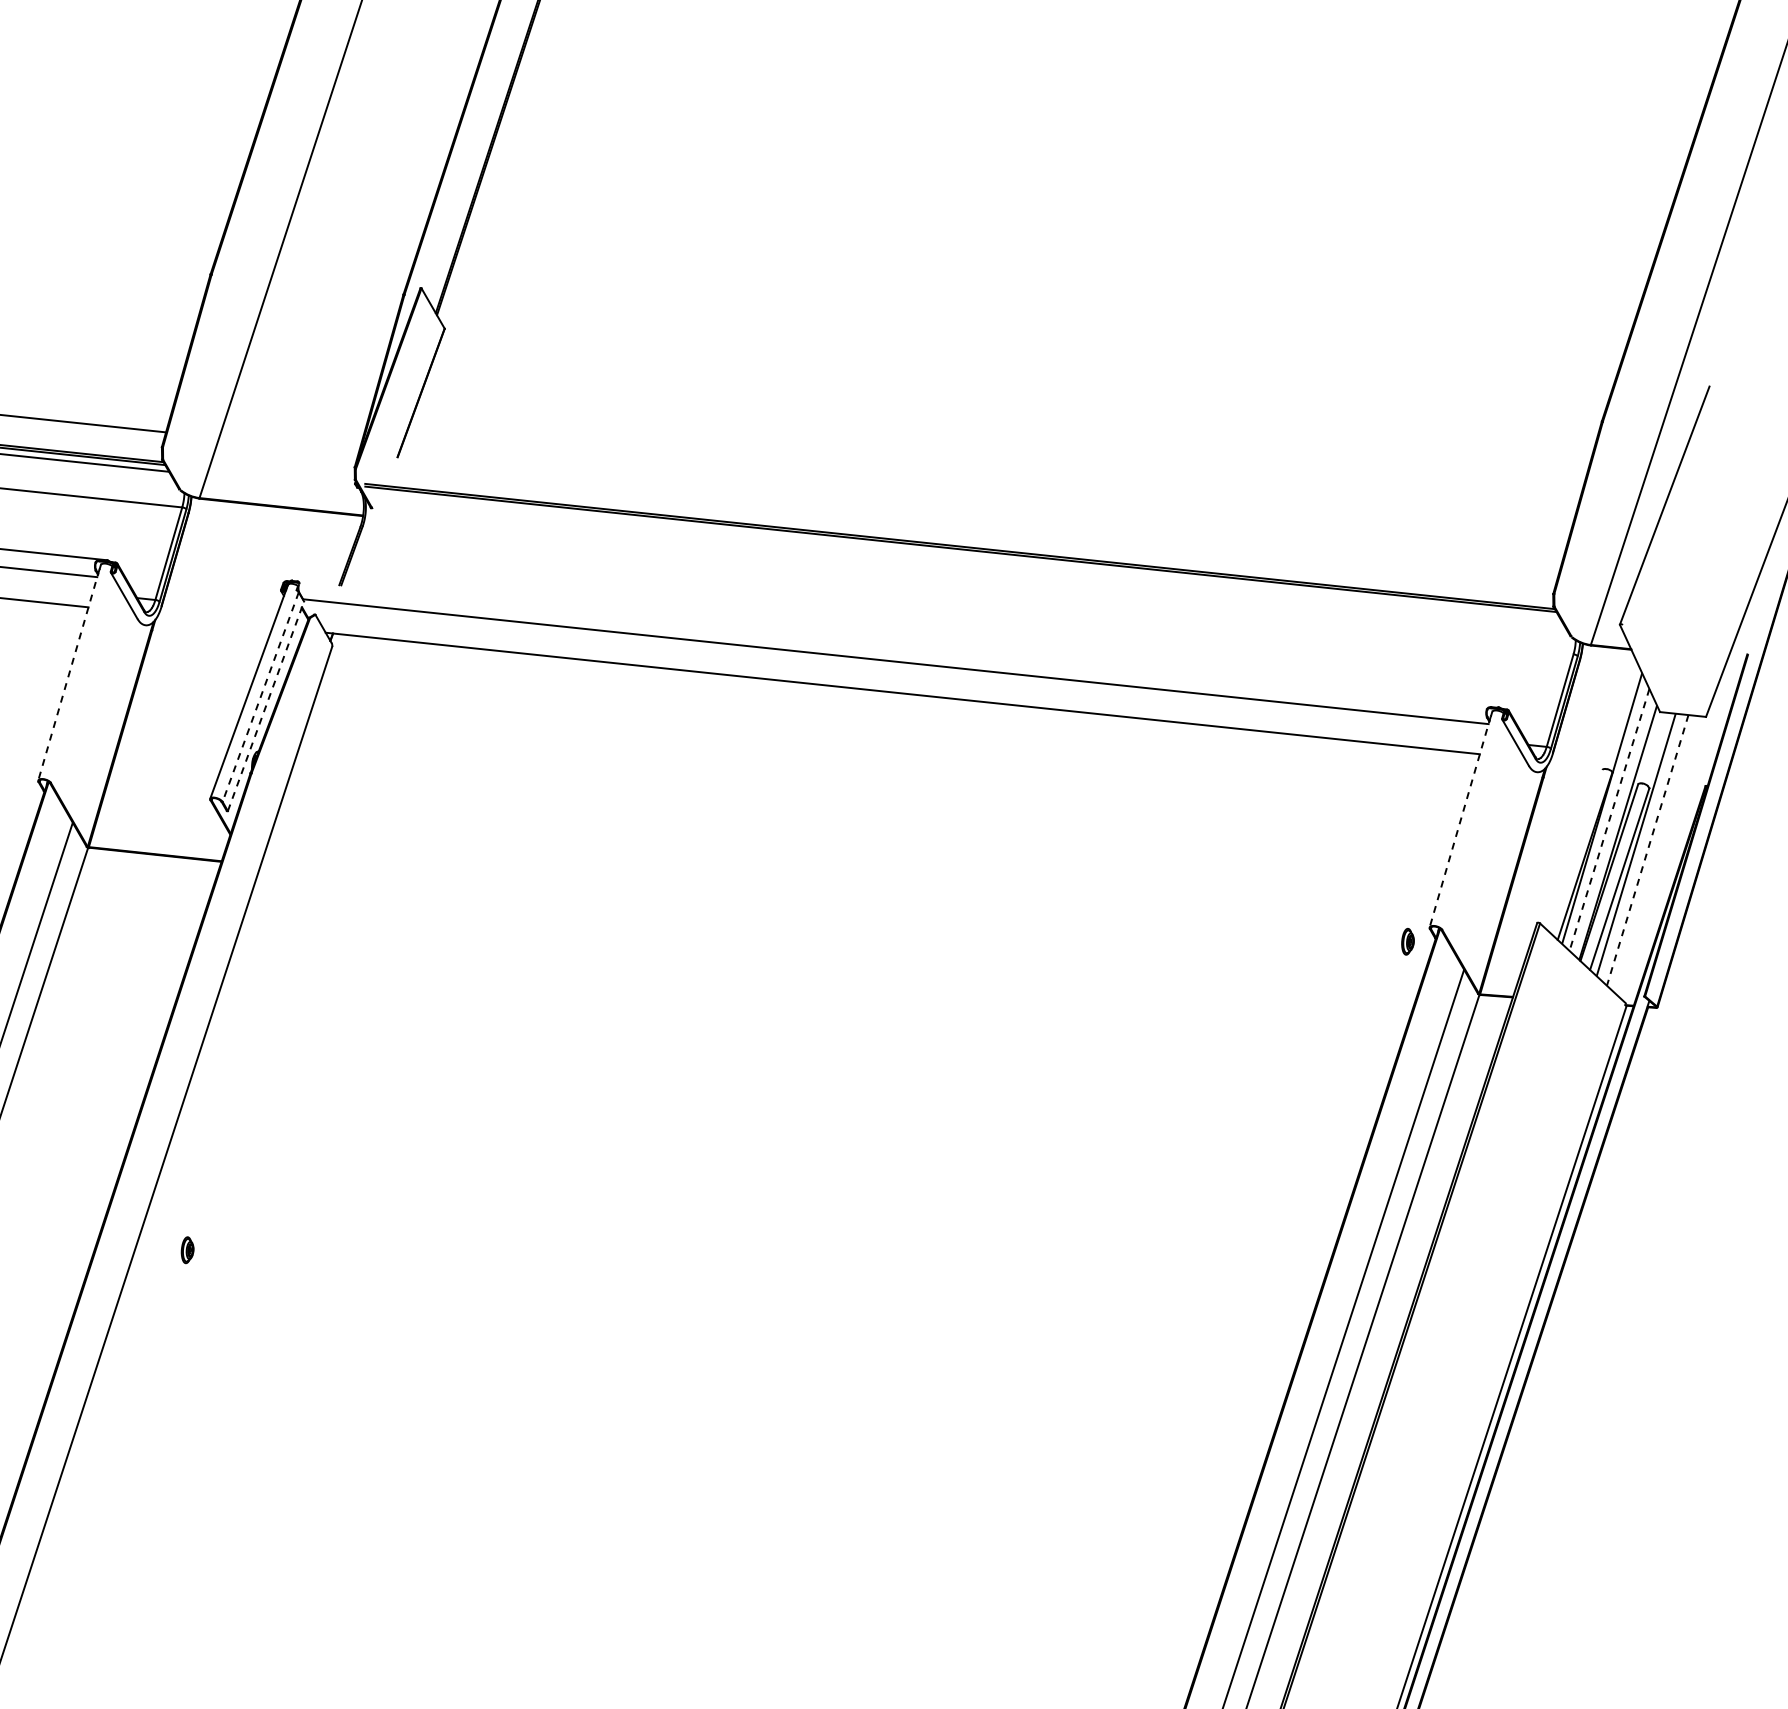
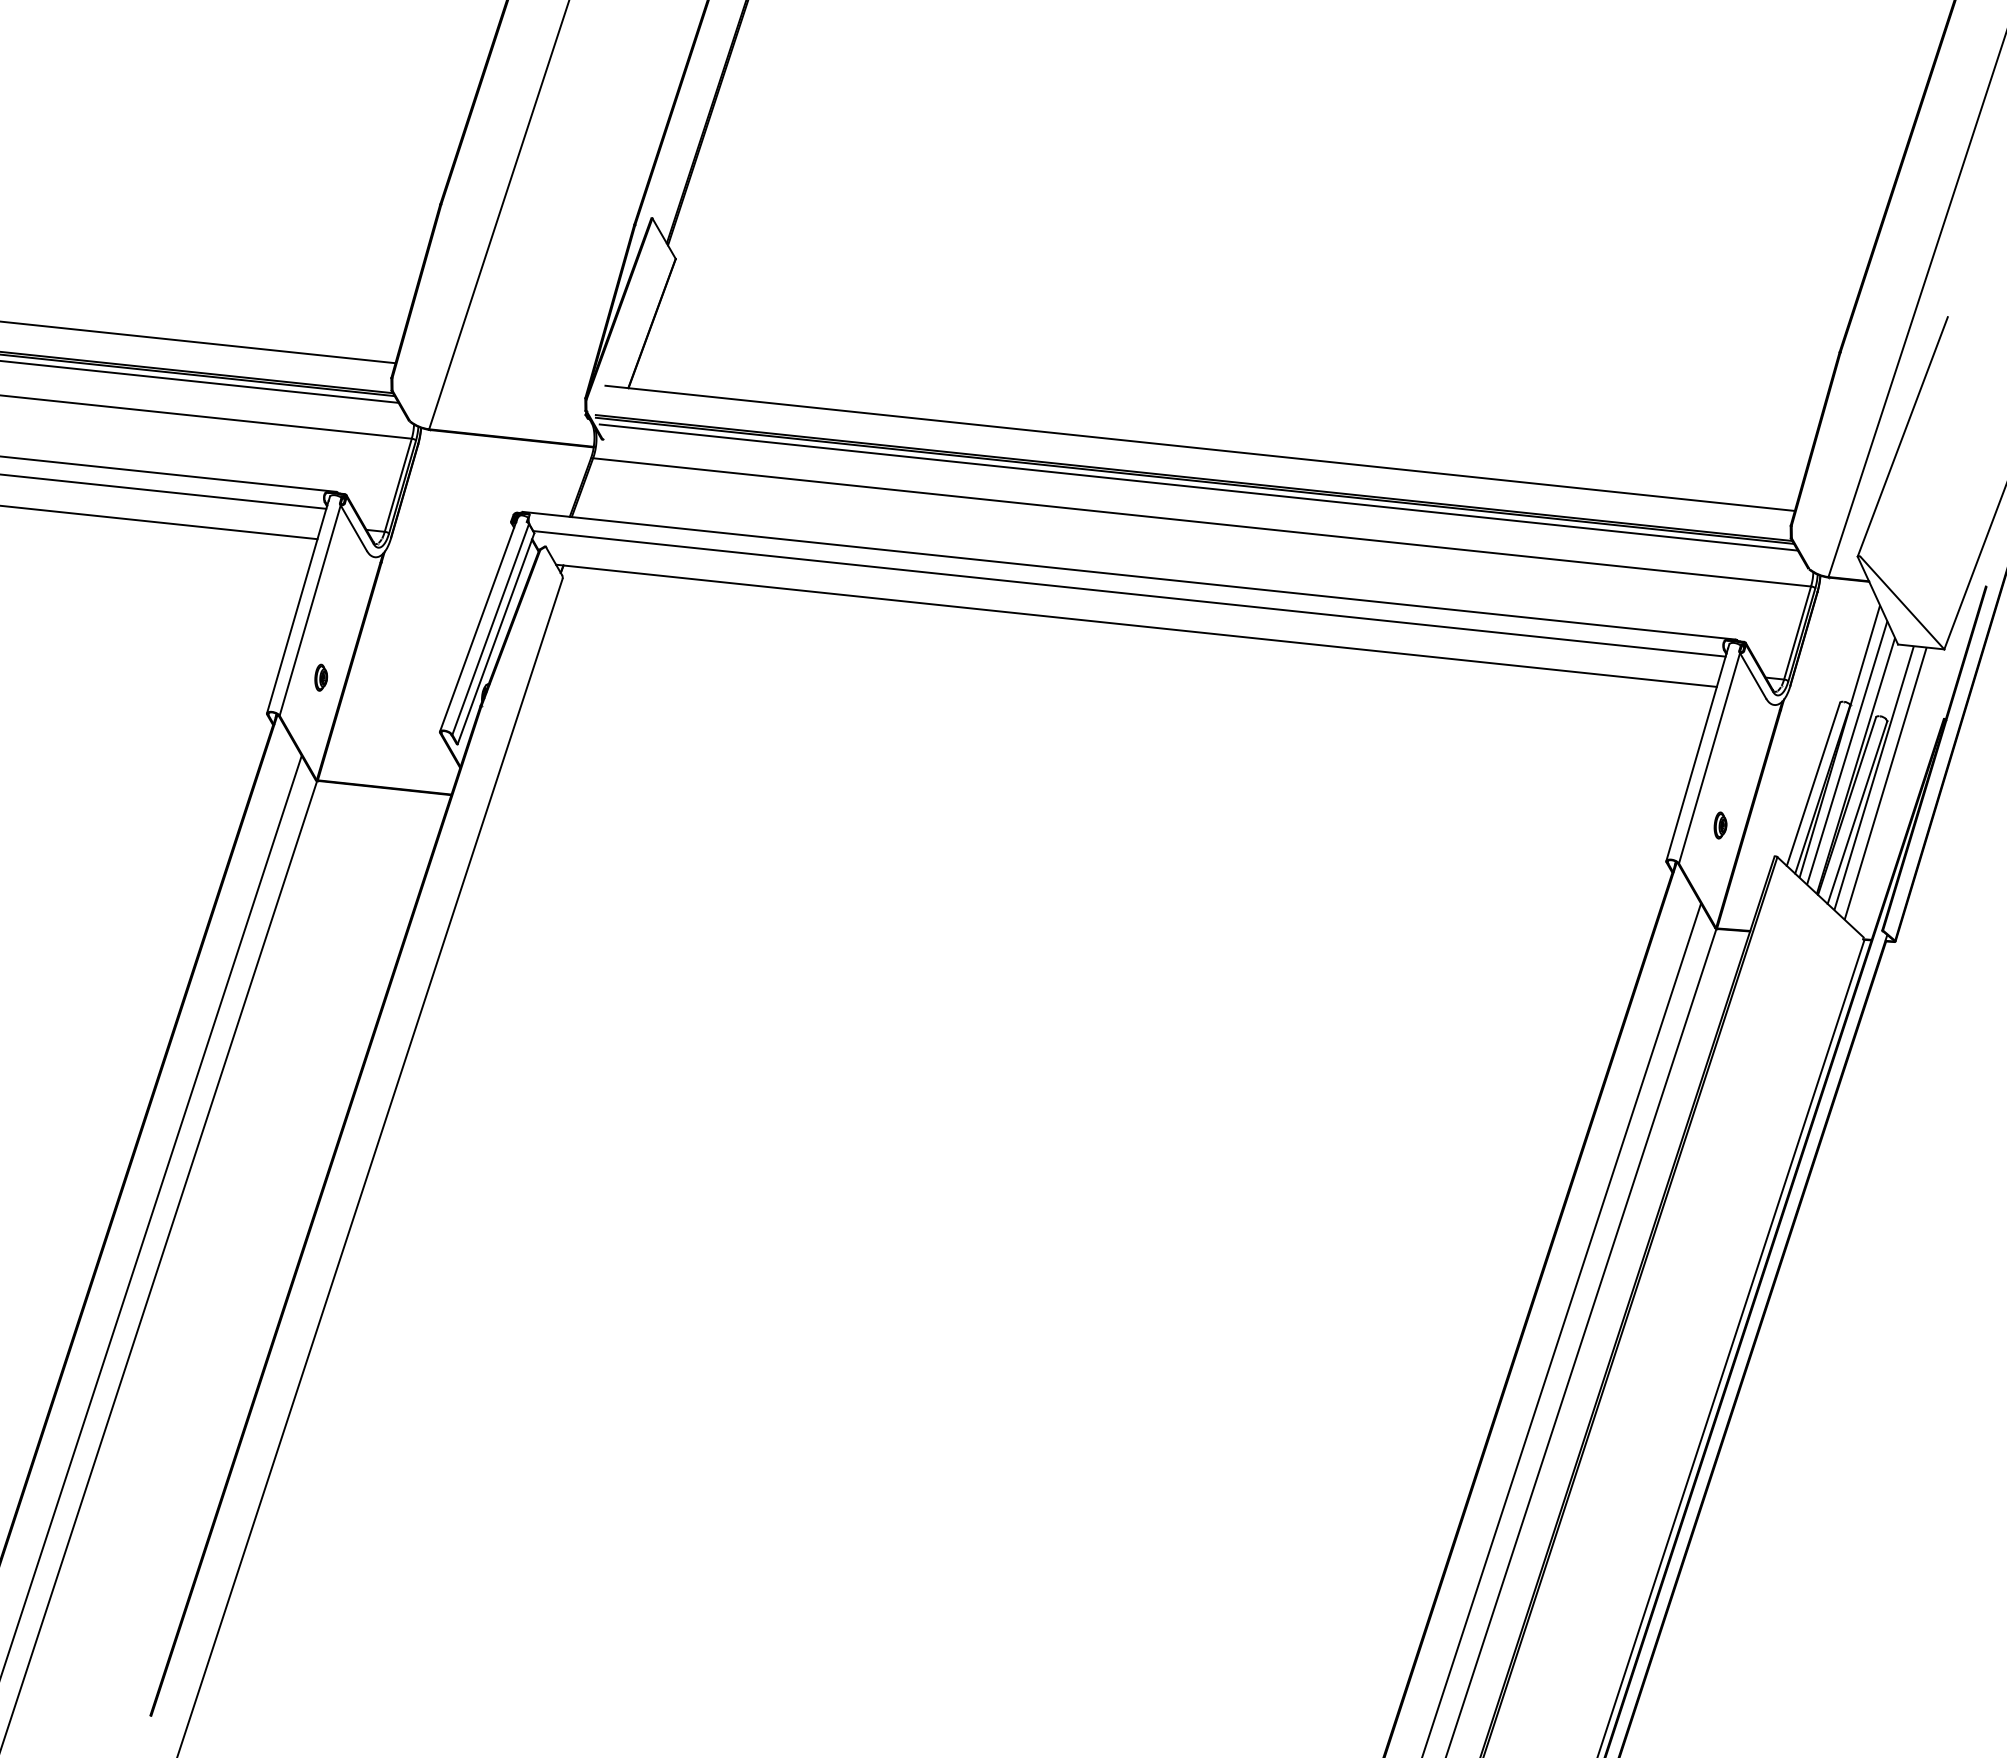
line: (965, 516) -> (1199, 447), added
line: (964, 555) -> (1198, 487), added
line: (968, 590) -> (1202, 522), added
line: (894, 643) -> (1128, 575), added
line: (1664, 670) -> (1902, 602), added
line: (68, 675) -> (297, 607), dashed -> solid
line: (80, 678) -> (309, 610), added
line: (260, 697) -> (490, 629), dashed -> solid
line: (266, 706) -> (496, 638), dashed -> solid
line: (1609, 819) -> (1847, 752), dashed -> solid
line: (1460, 821) -> (1697, 754), dashed -> solid
line: (1472, 825) -> (1709, 758), added
line: (1647, 849) -> (1885, 782), dashed -> solid
line: (1575, 850) -> (1813, 783), added
part: (1407, 941) -> (1720, 825), moved
part: (187, 1249) -> (321, 677), moved

